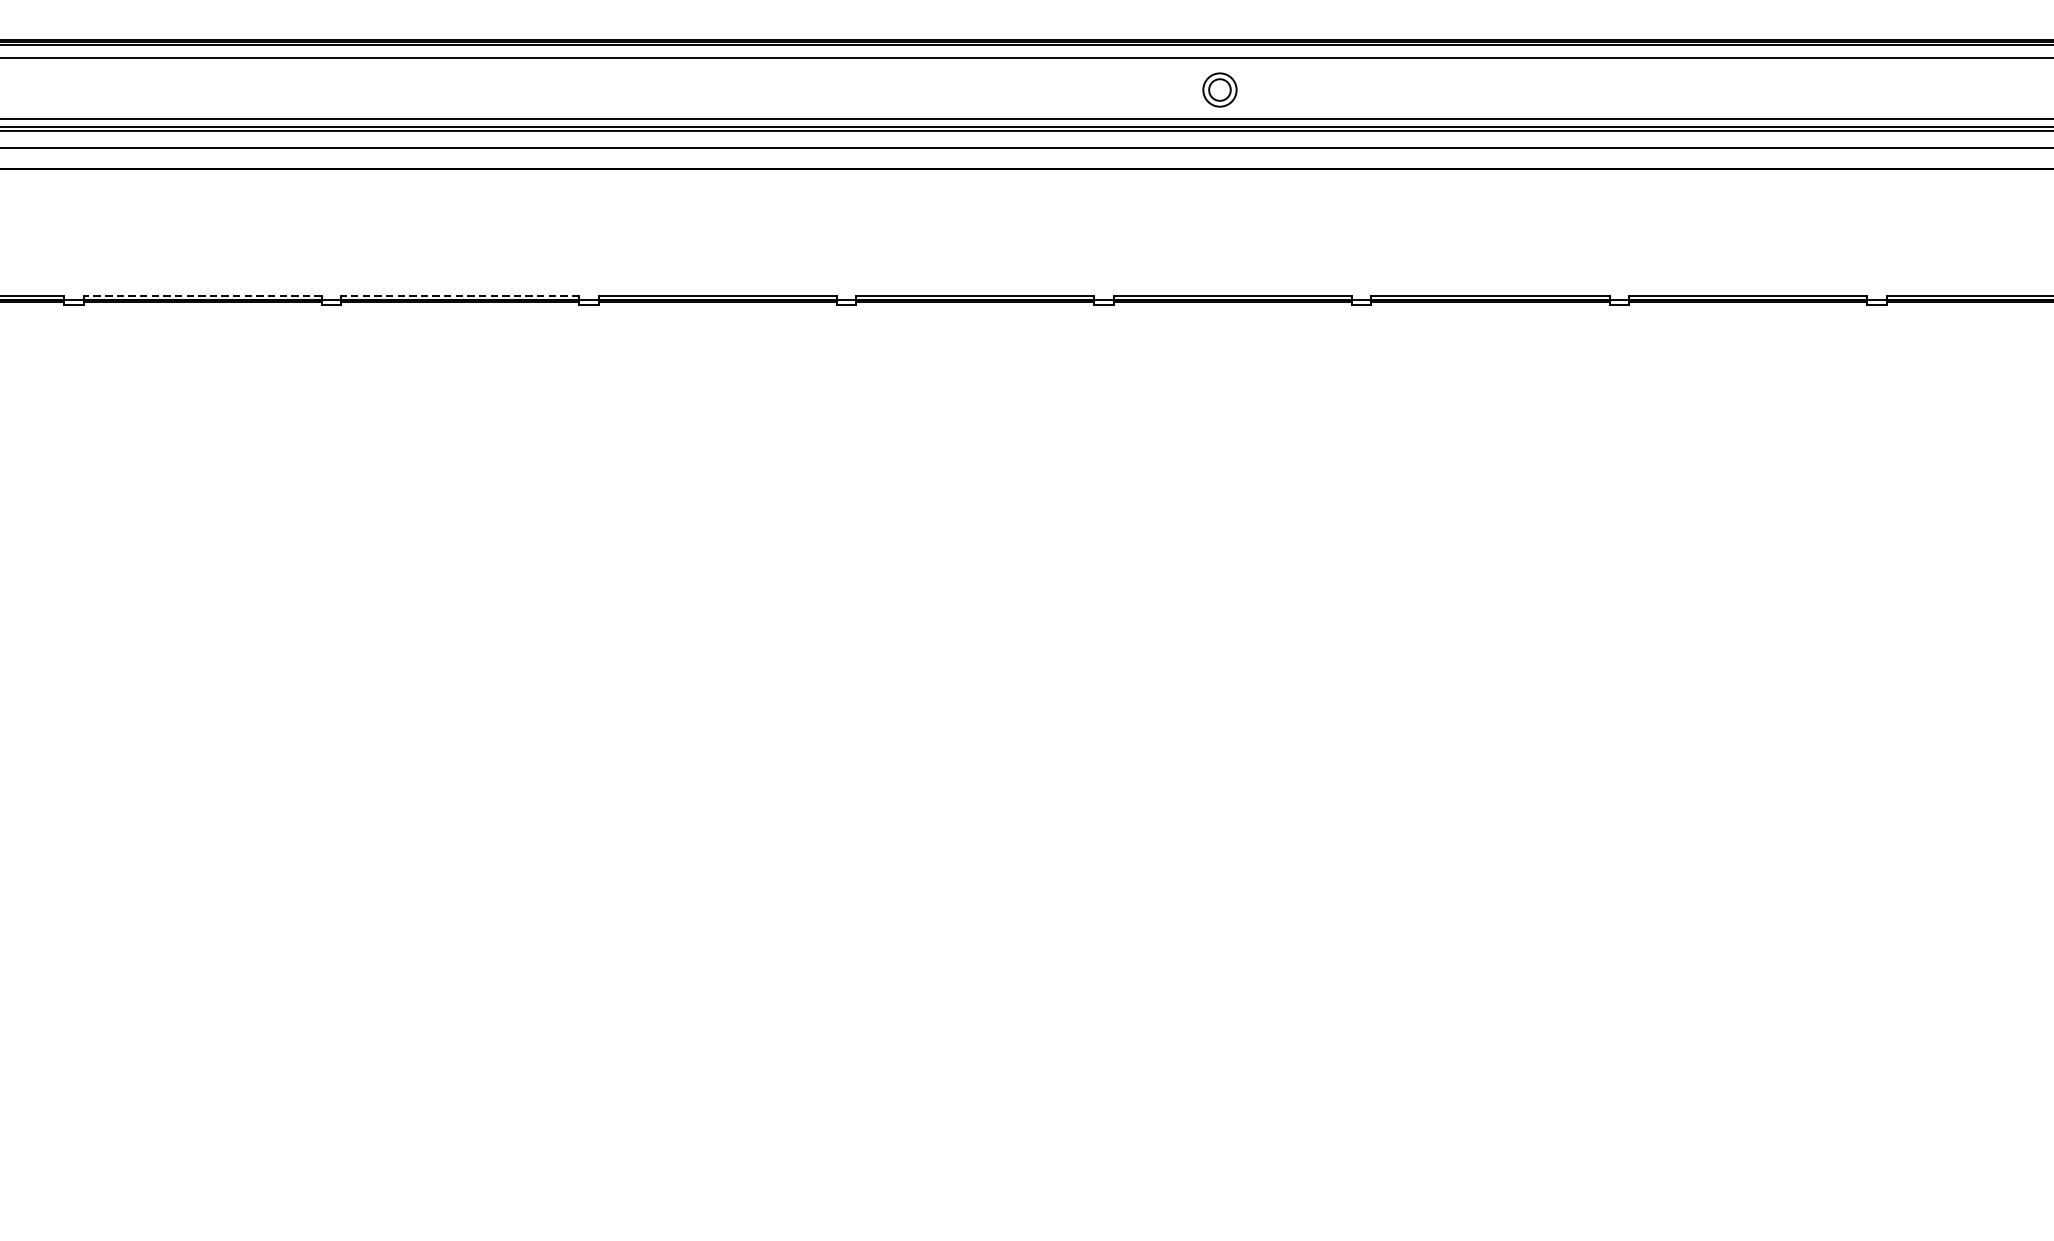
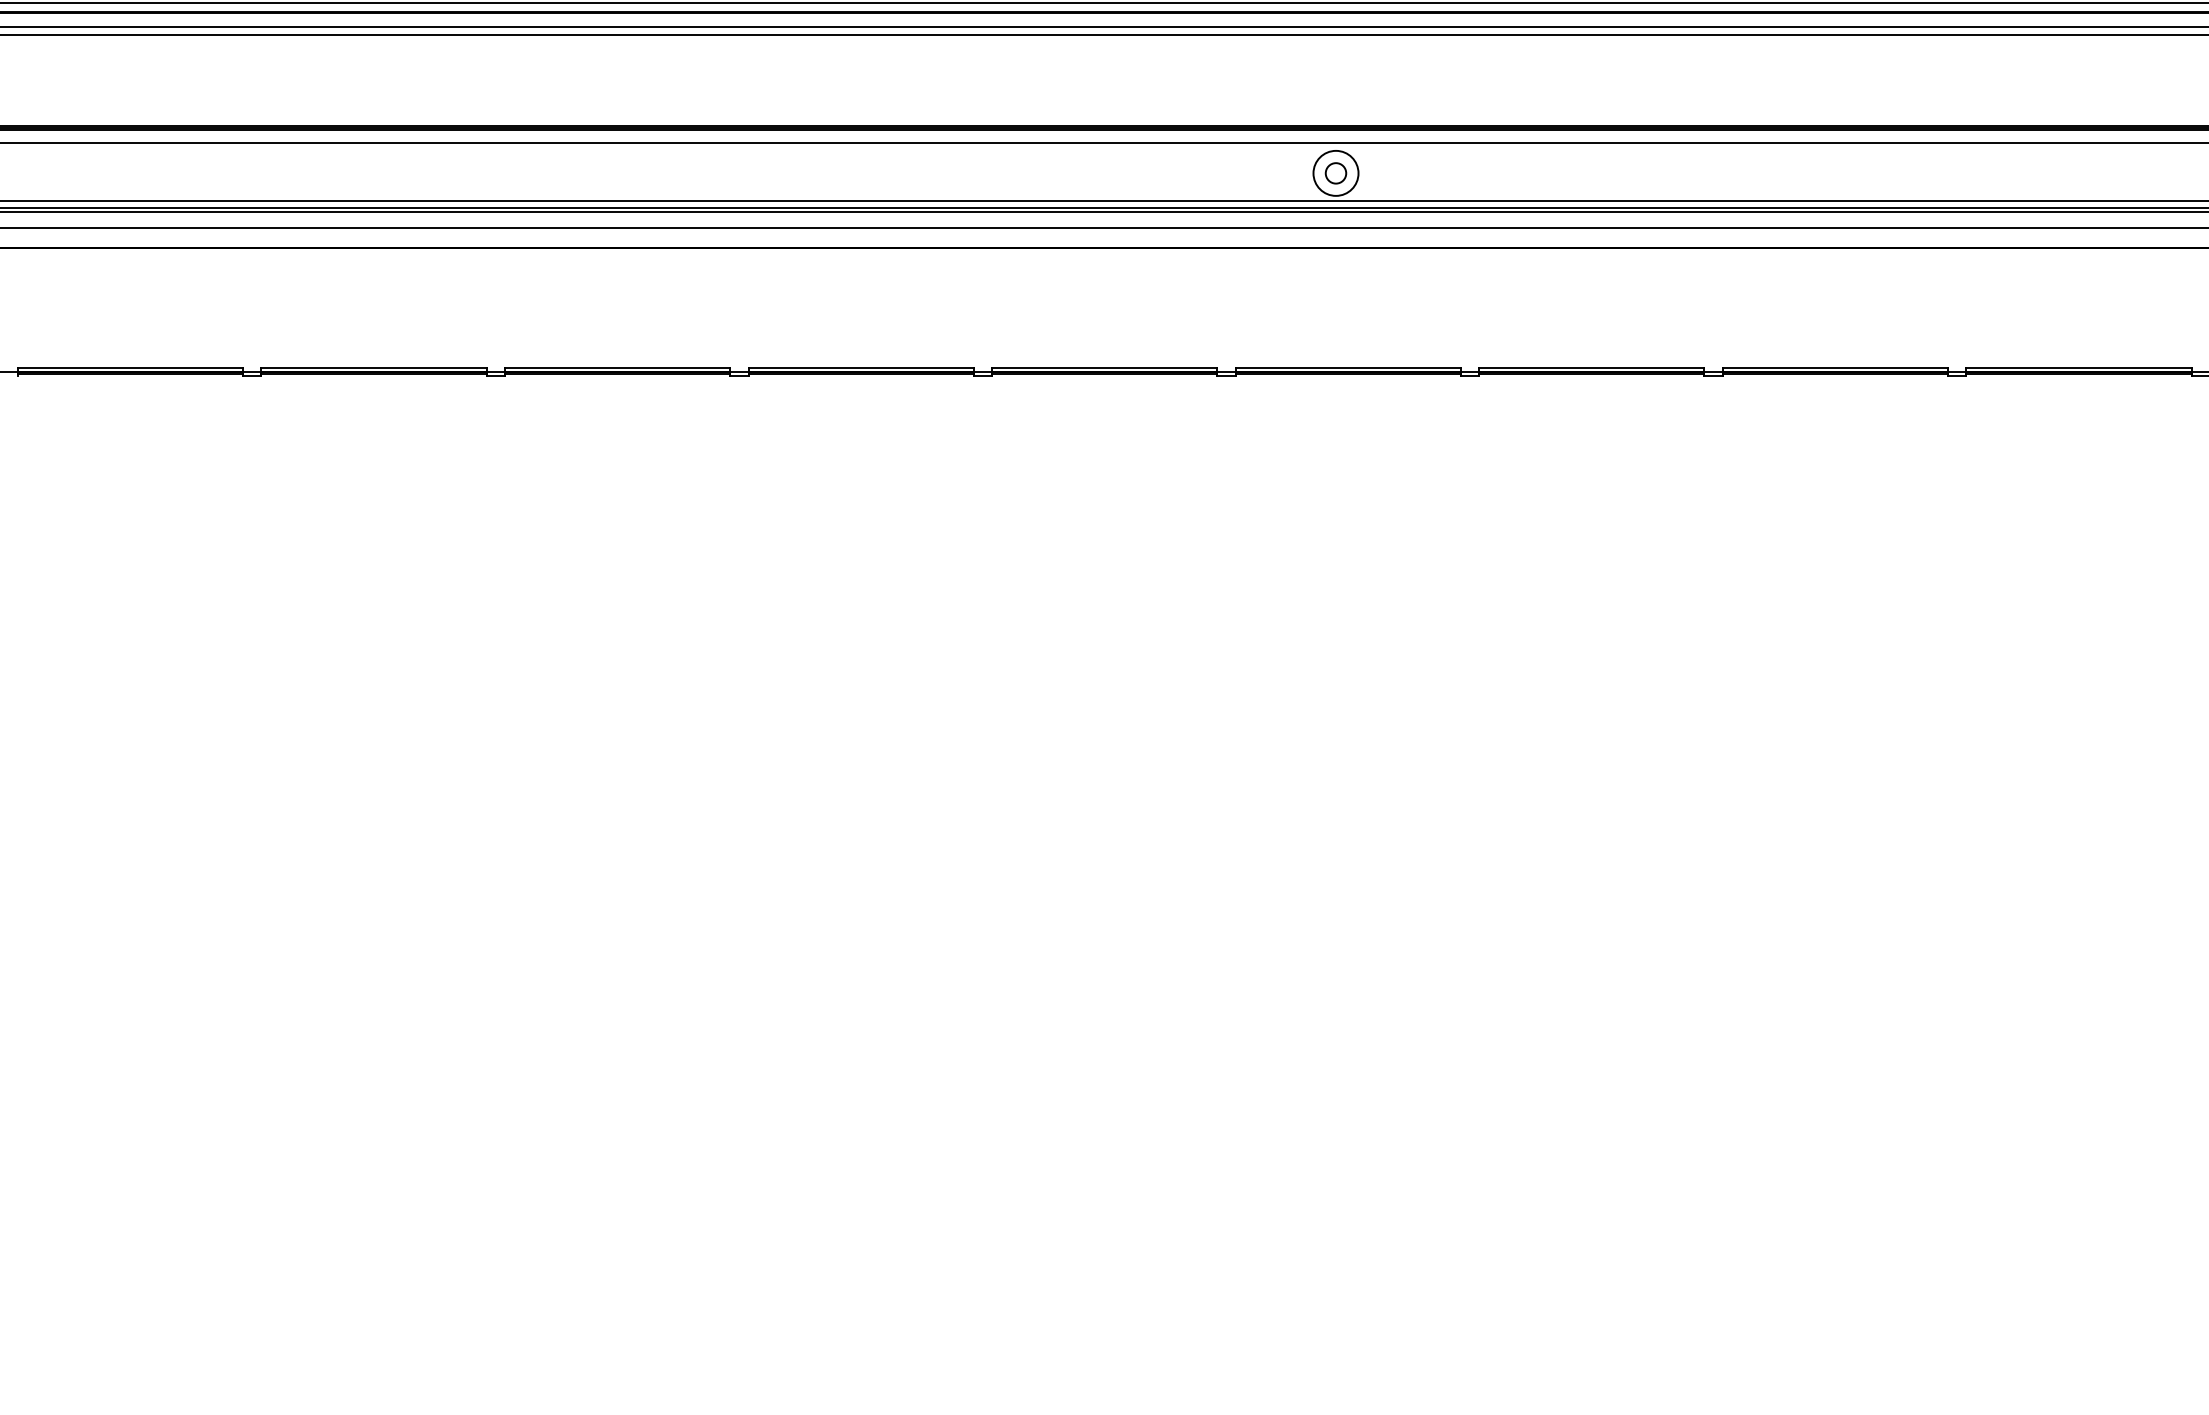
circle: (1219, 89) -> (1335, 172), size x1.43
line: (202, 295) -> (373, 367), dashed -> solid
line: (460, 295) -> (617, 367), dashed -> solid

